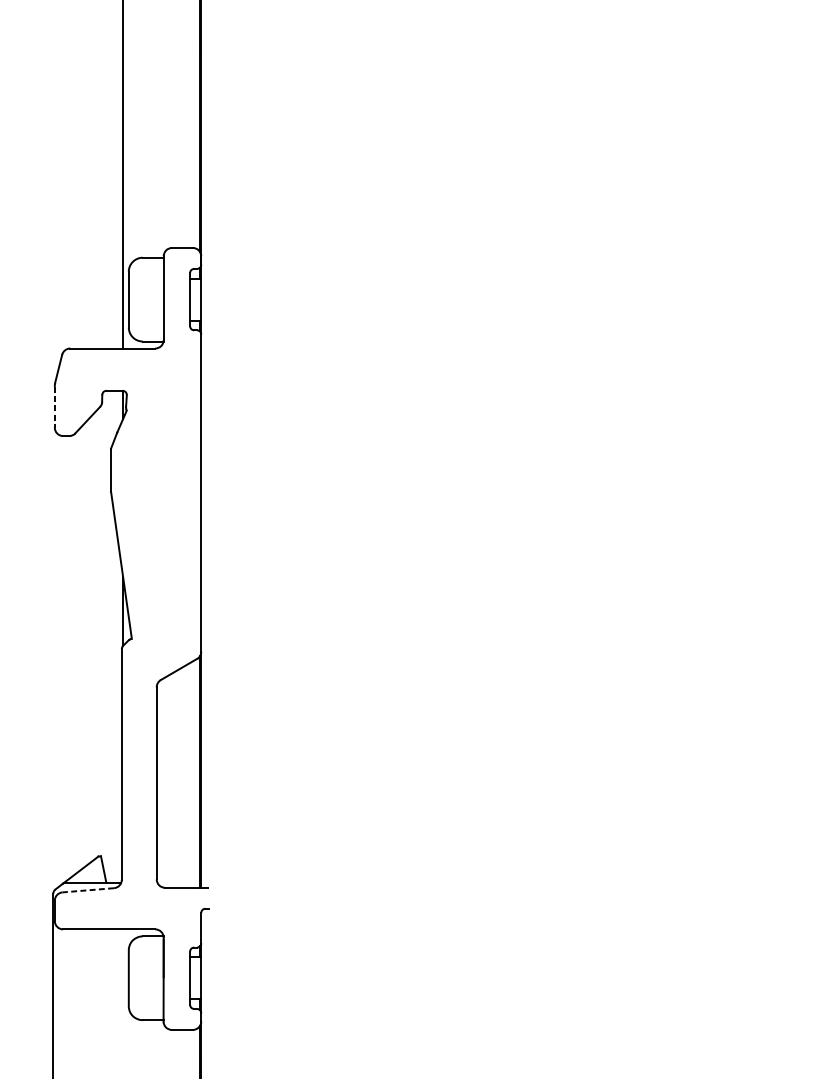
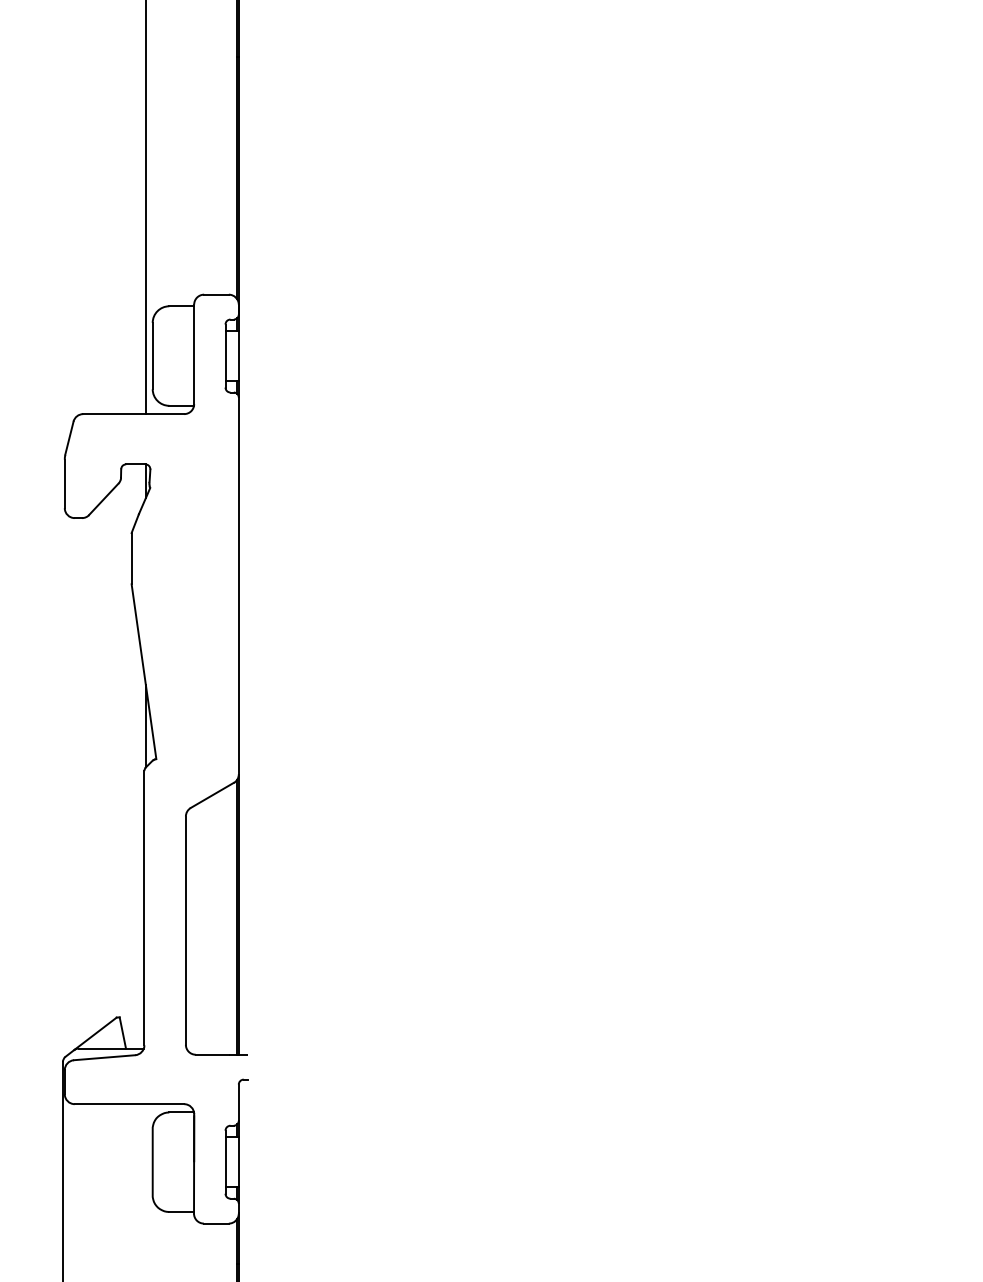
line: (54, 407) -> (64, 484), dashed -> solid
line: (88, 890) -> (104, 1057), dashed -> solid

